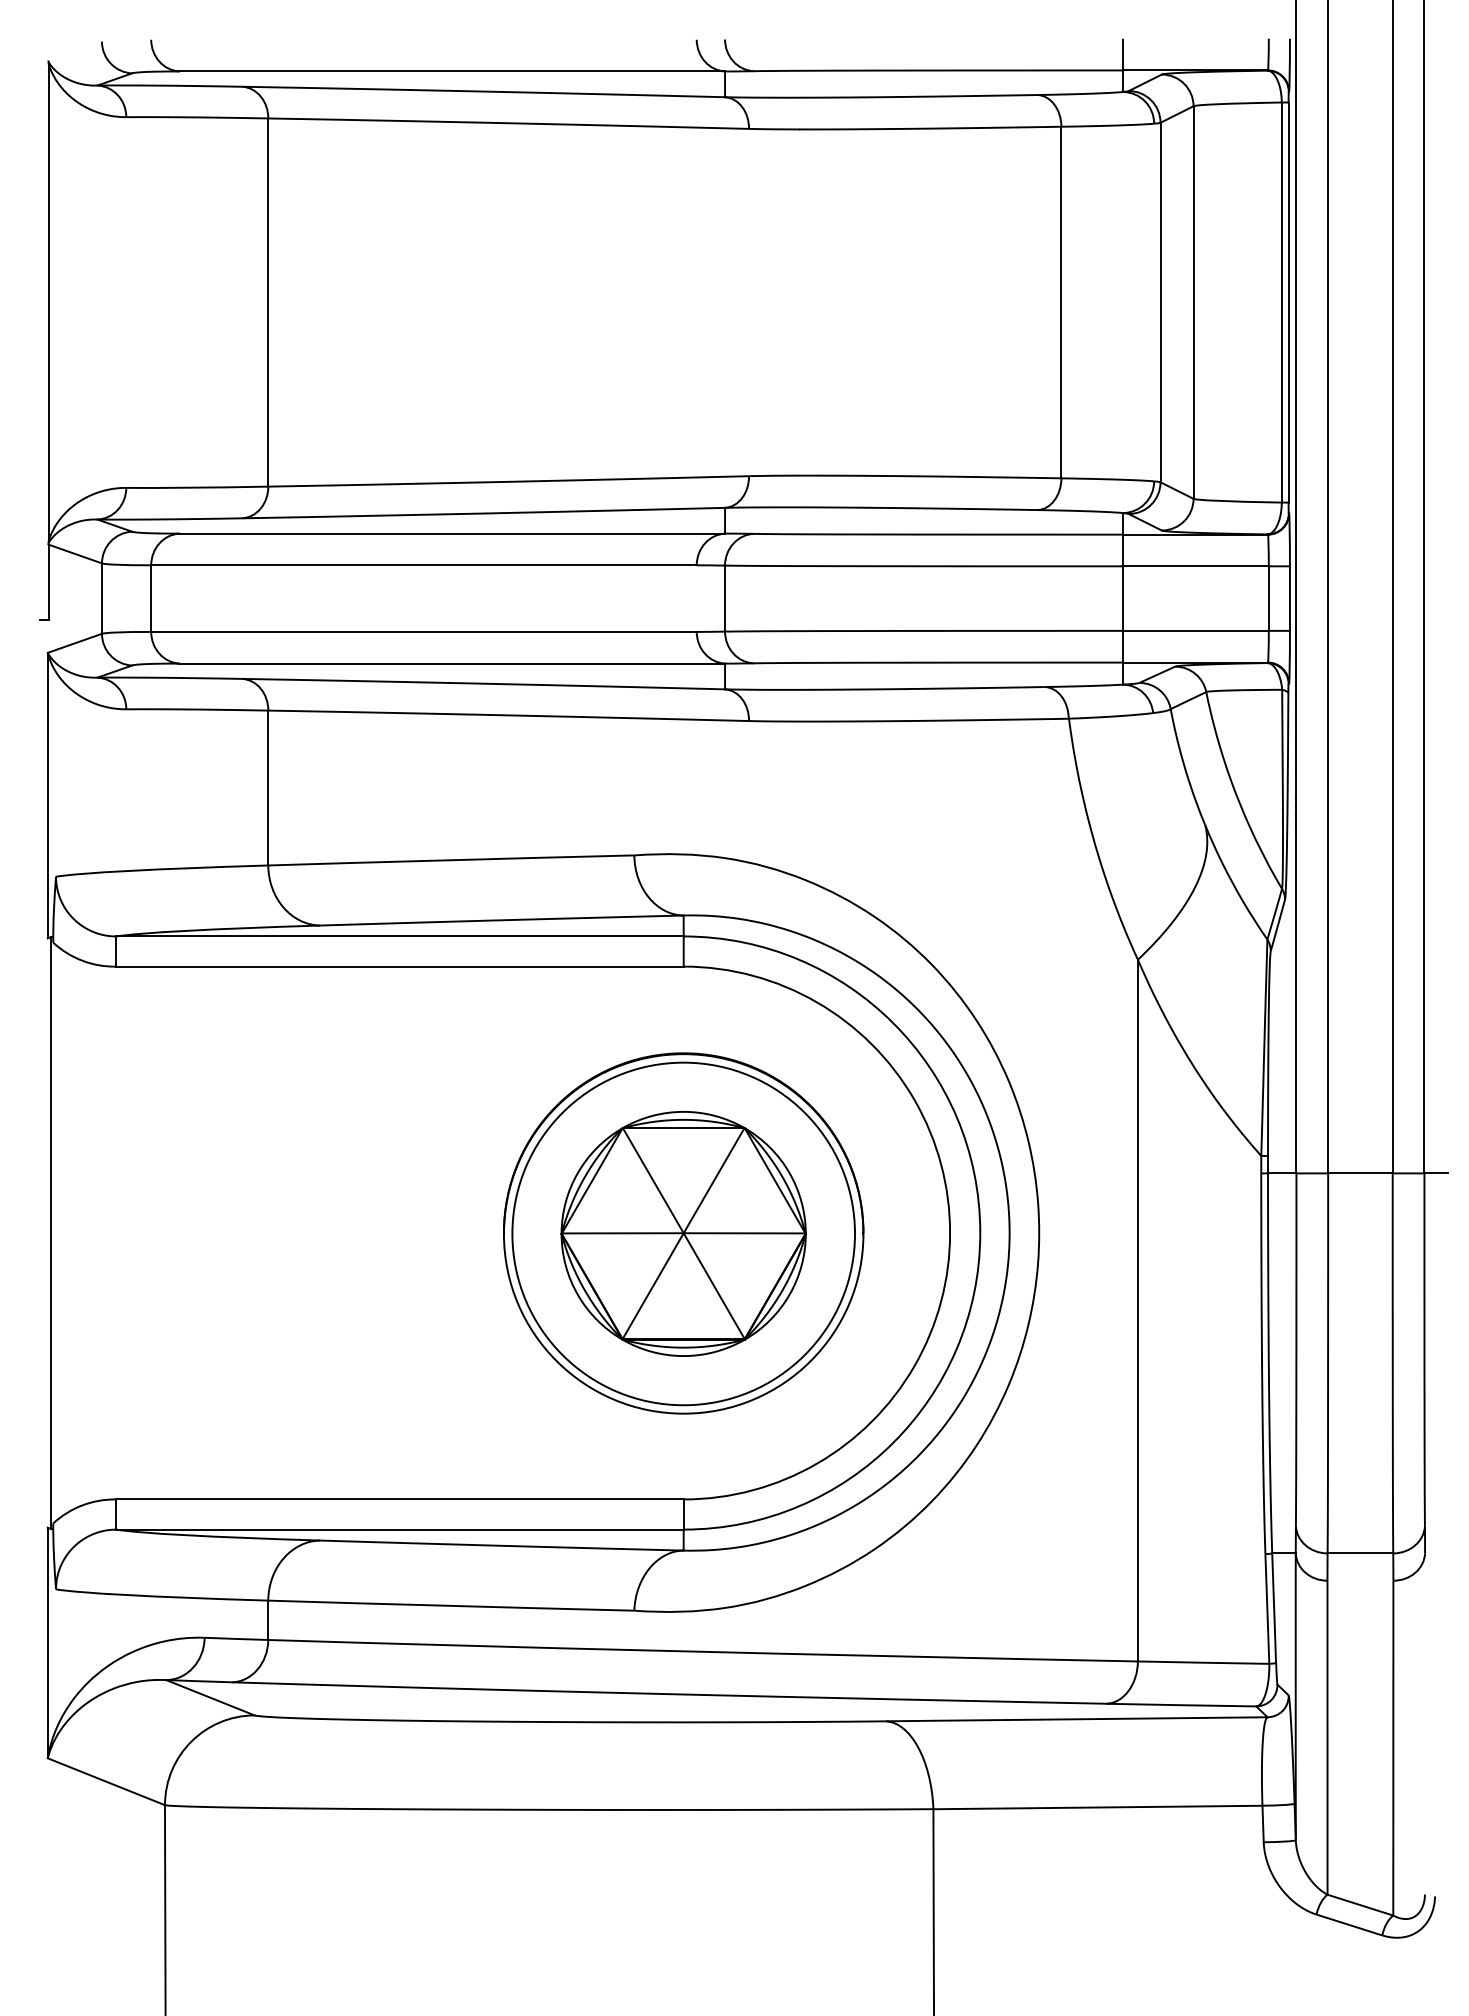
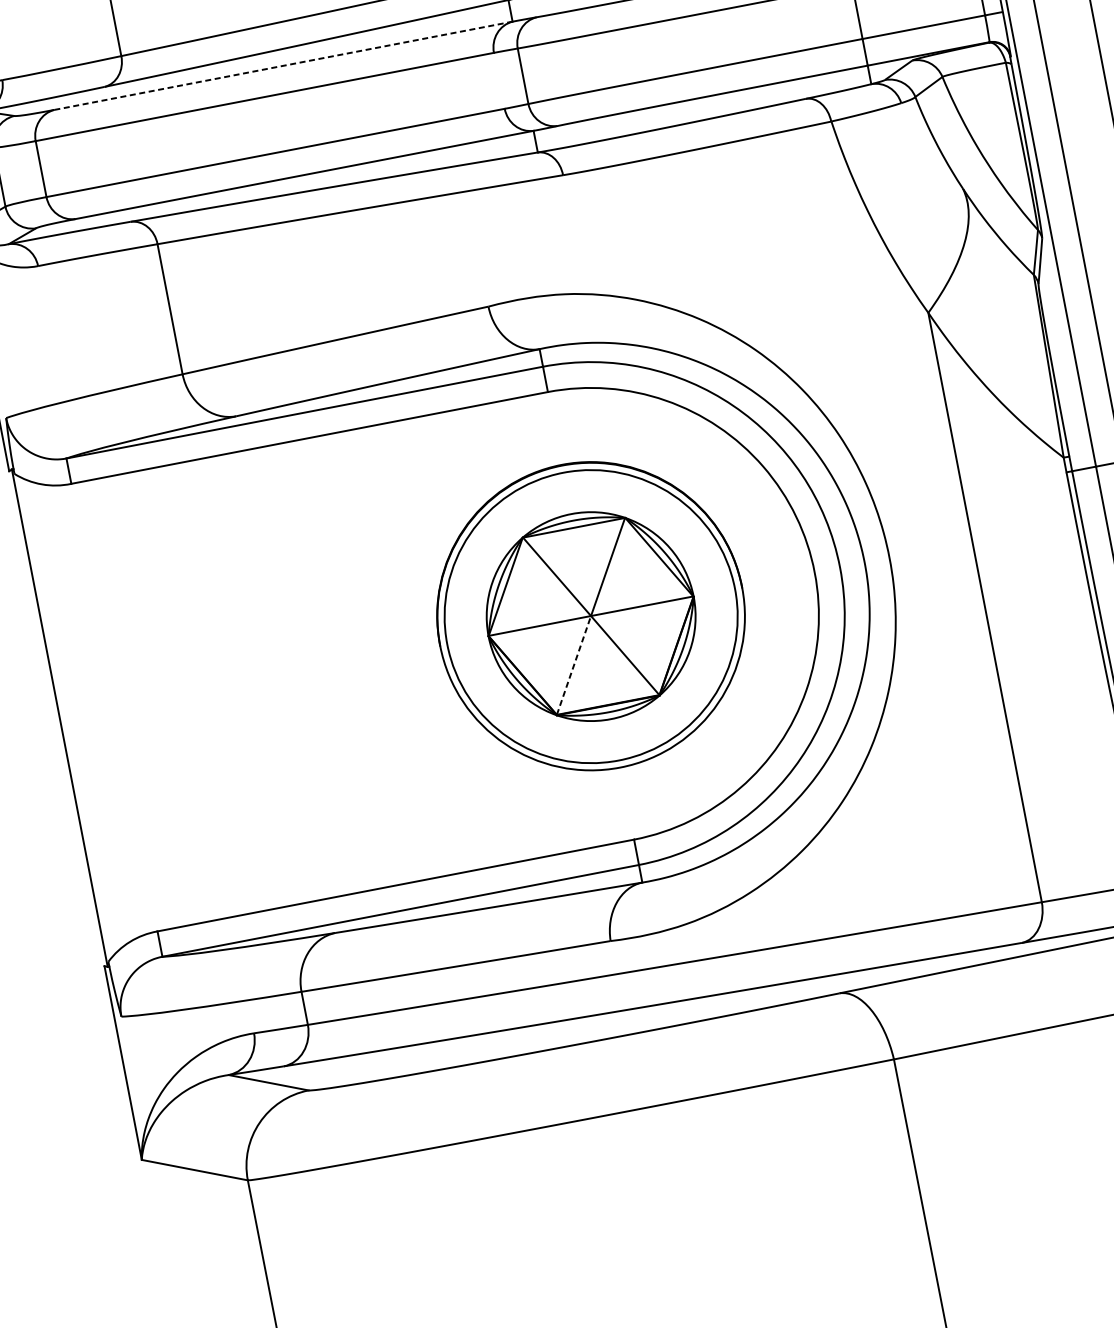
line: (452, 533) -> (283, 65), solid -> dashed
line: (653, 1285) -> (574, 664), solid -> dashed

